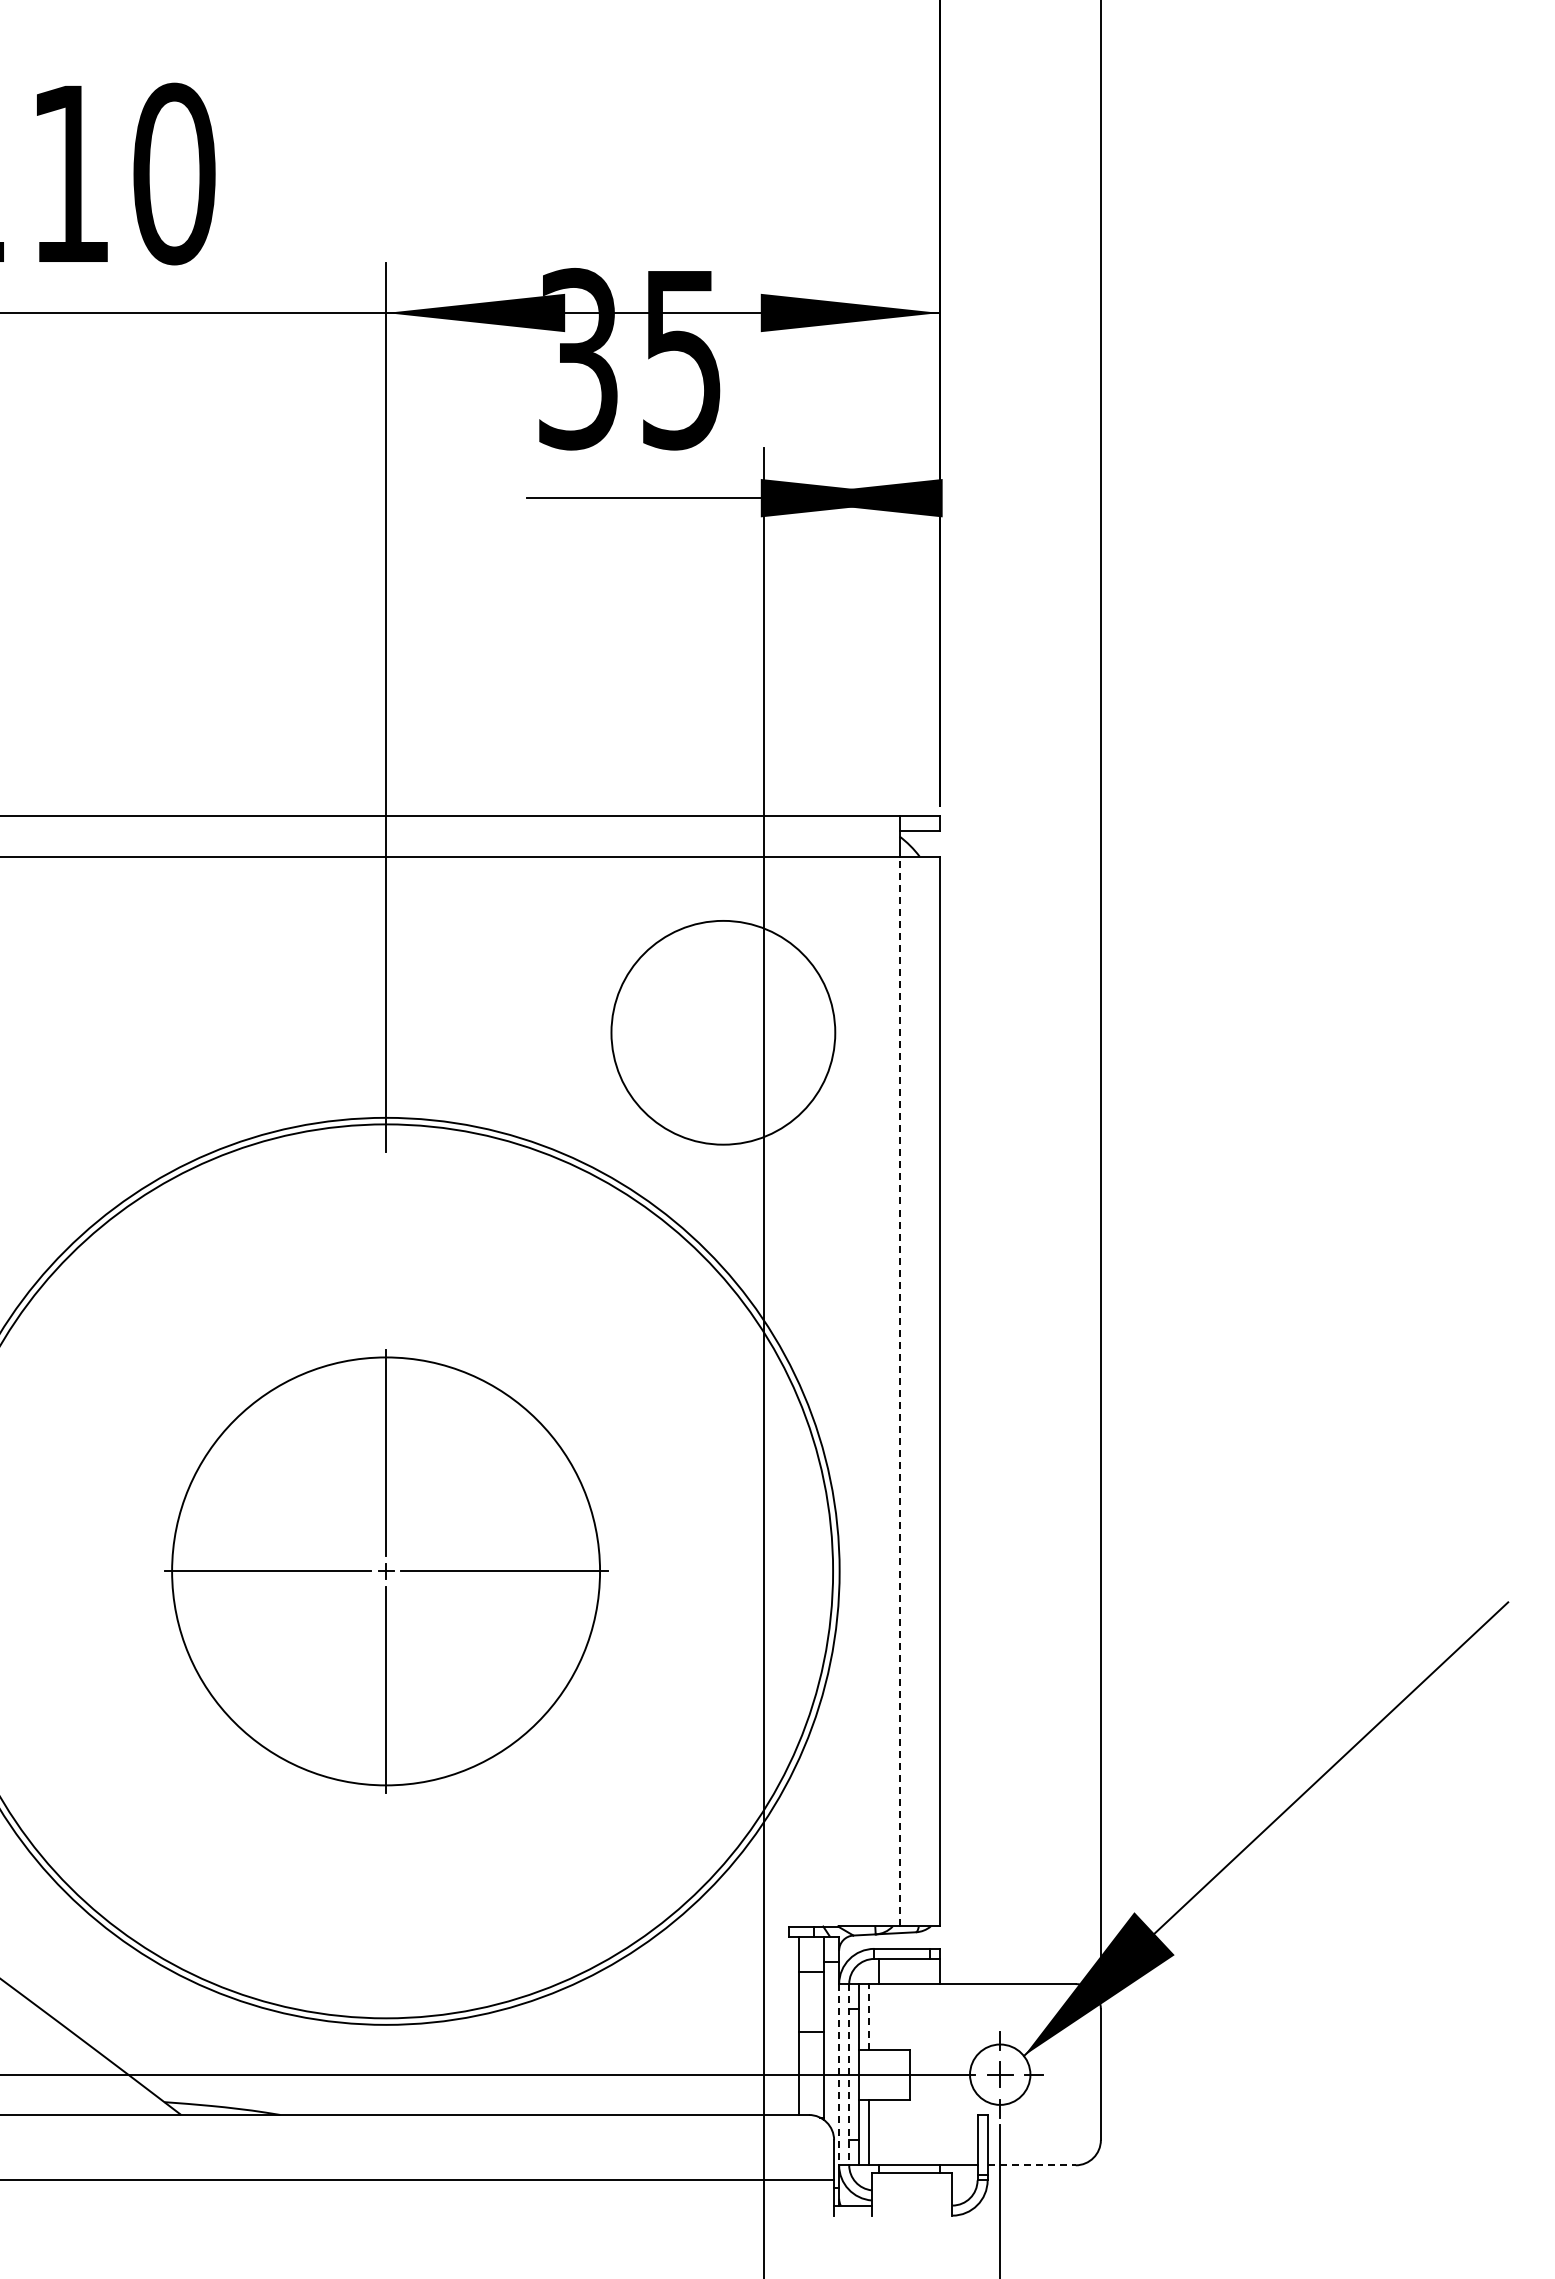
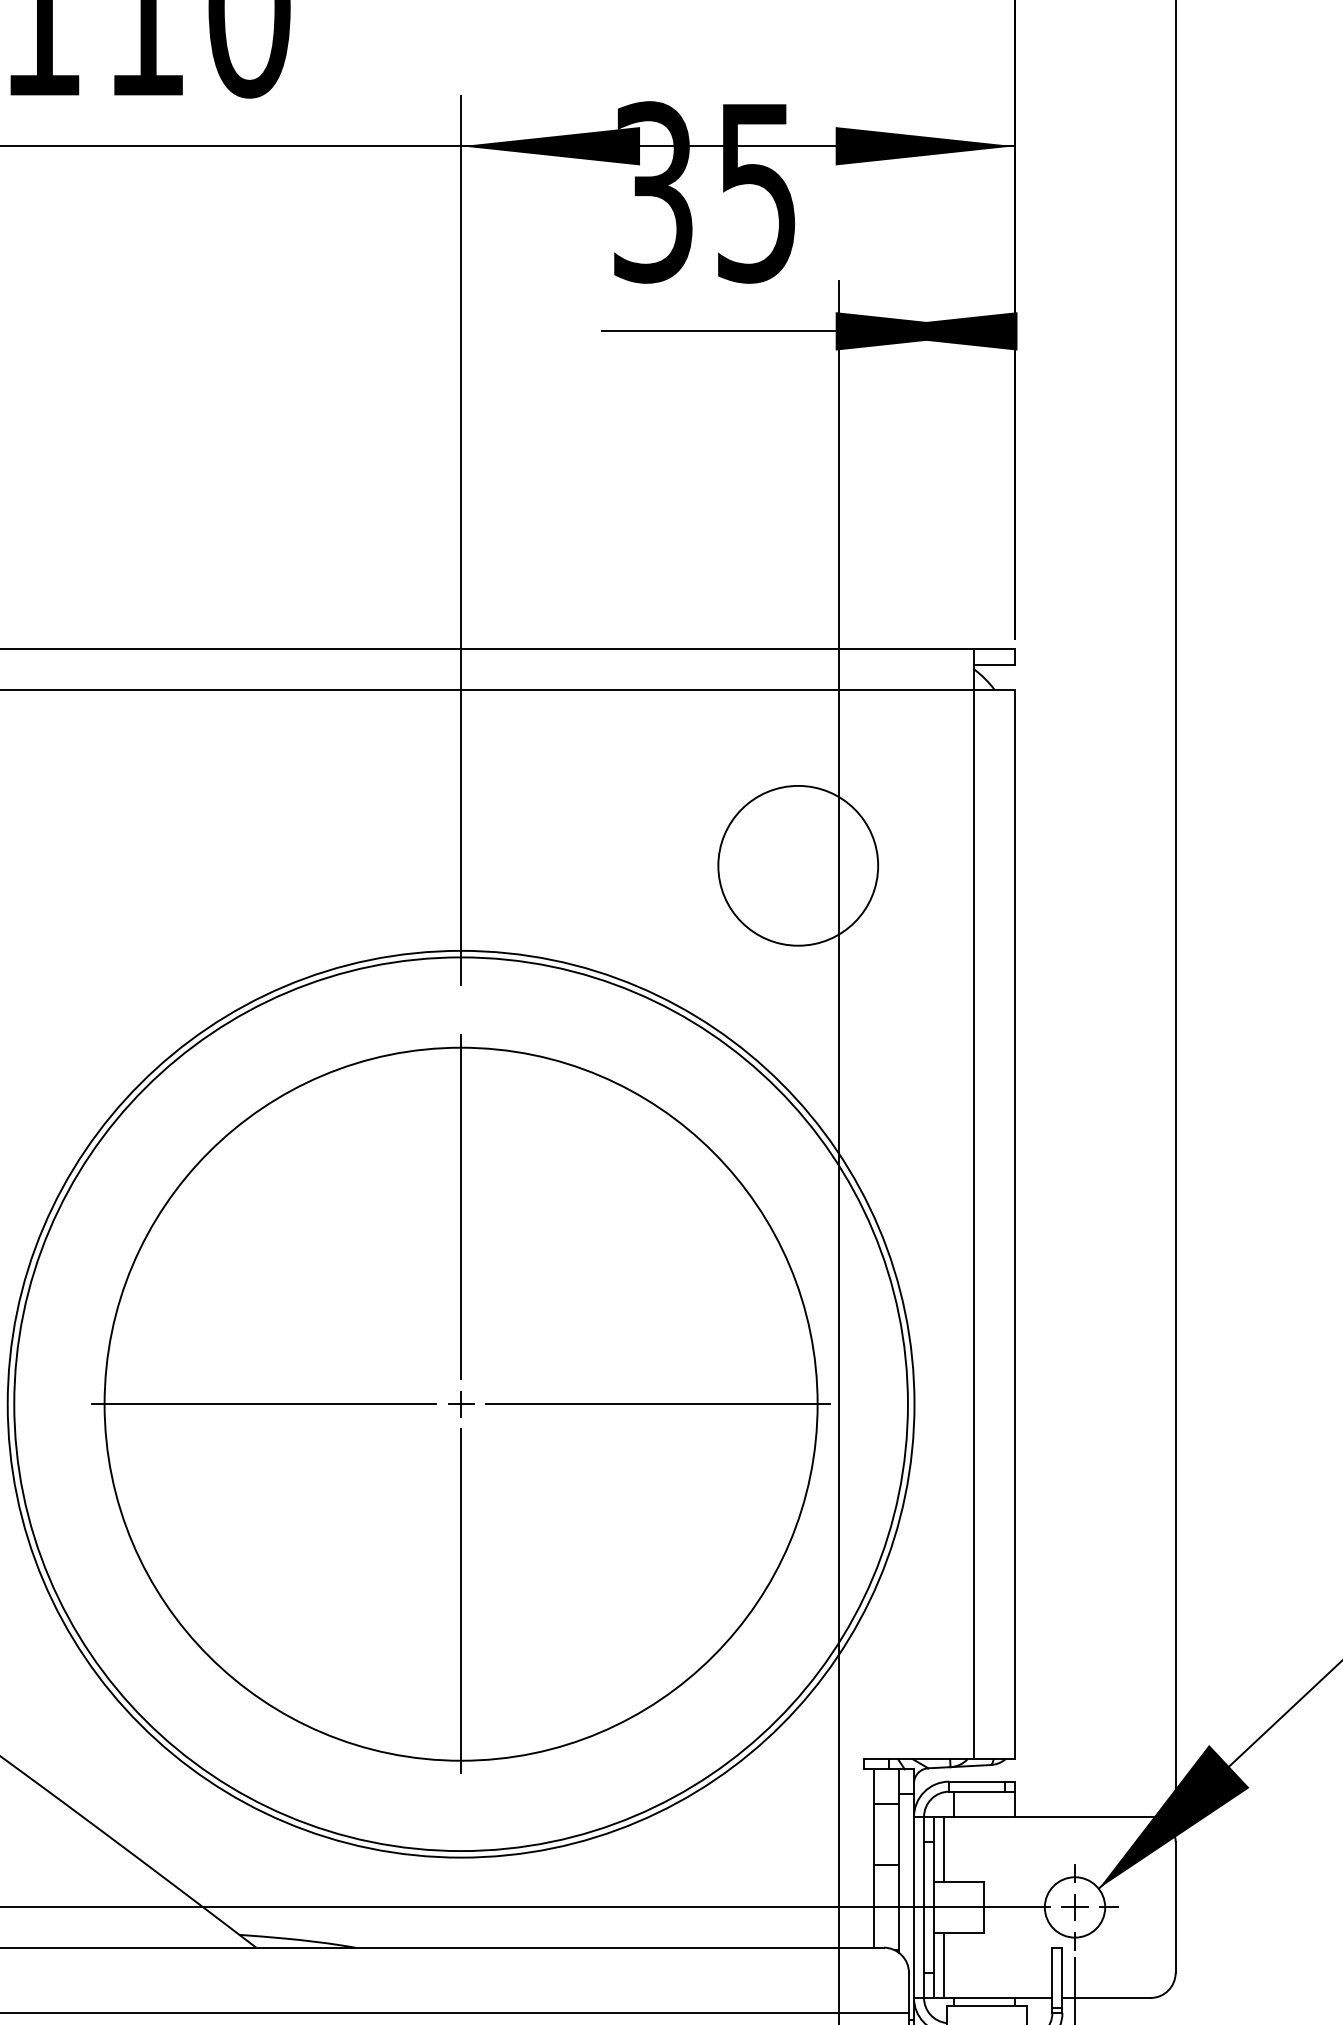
circle: (723, 1032) -> (798, 865), size x0.71
line: (899, 1391) -> (974, 1224), dashed -> solid
part: (385, 1571) -> (460, 1404), size x1.67
line: (869, 2016) -> (944, 1849), dashed -> solid
line: (839, 2074) -> (914, 1907), dashed -> solid
line: (849, 2074) -> (924, 1907), dashed -> solid
line: (1032, 2165) -> (1107, 1998), dashed -> solid

